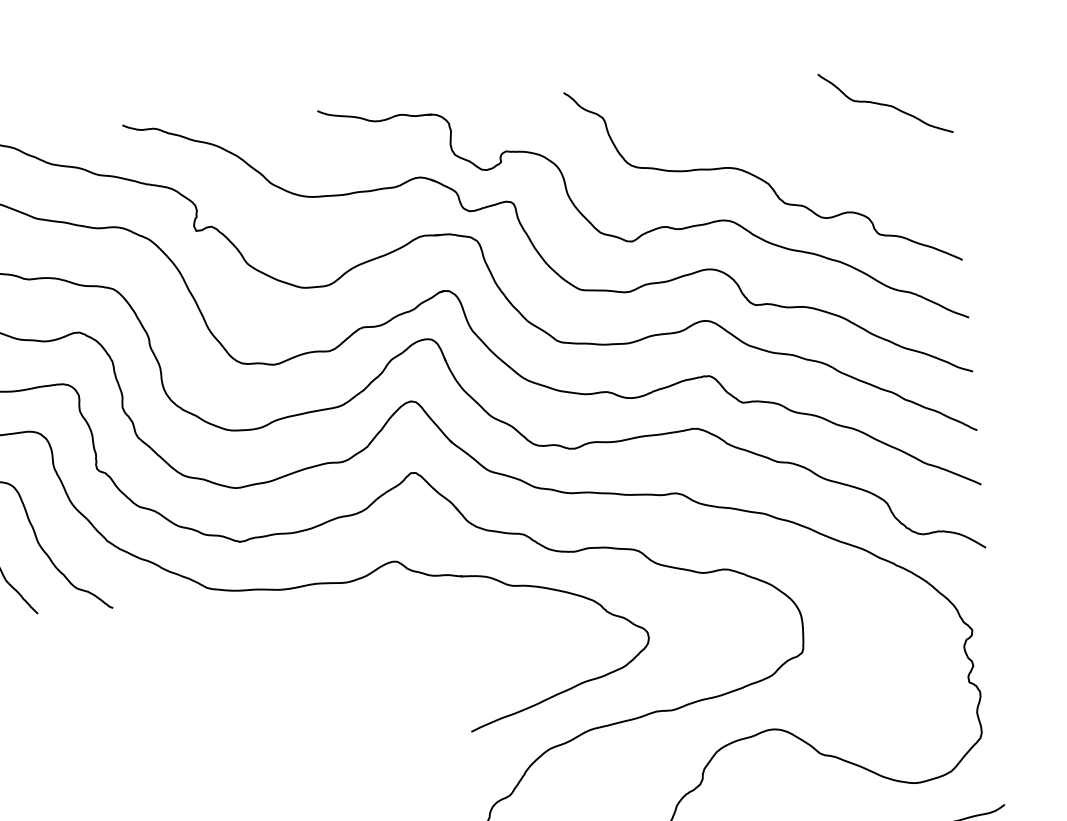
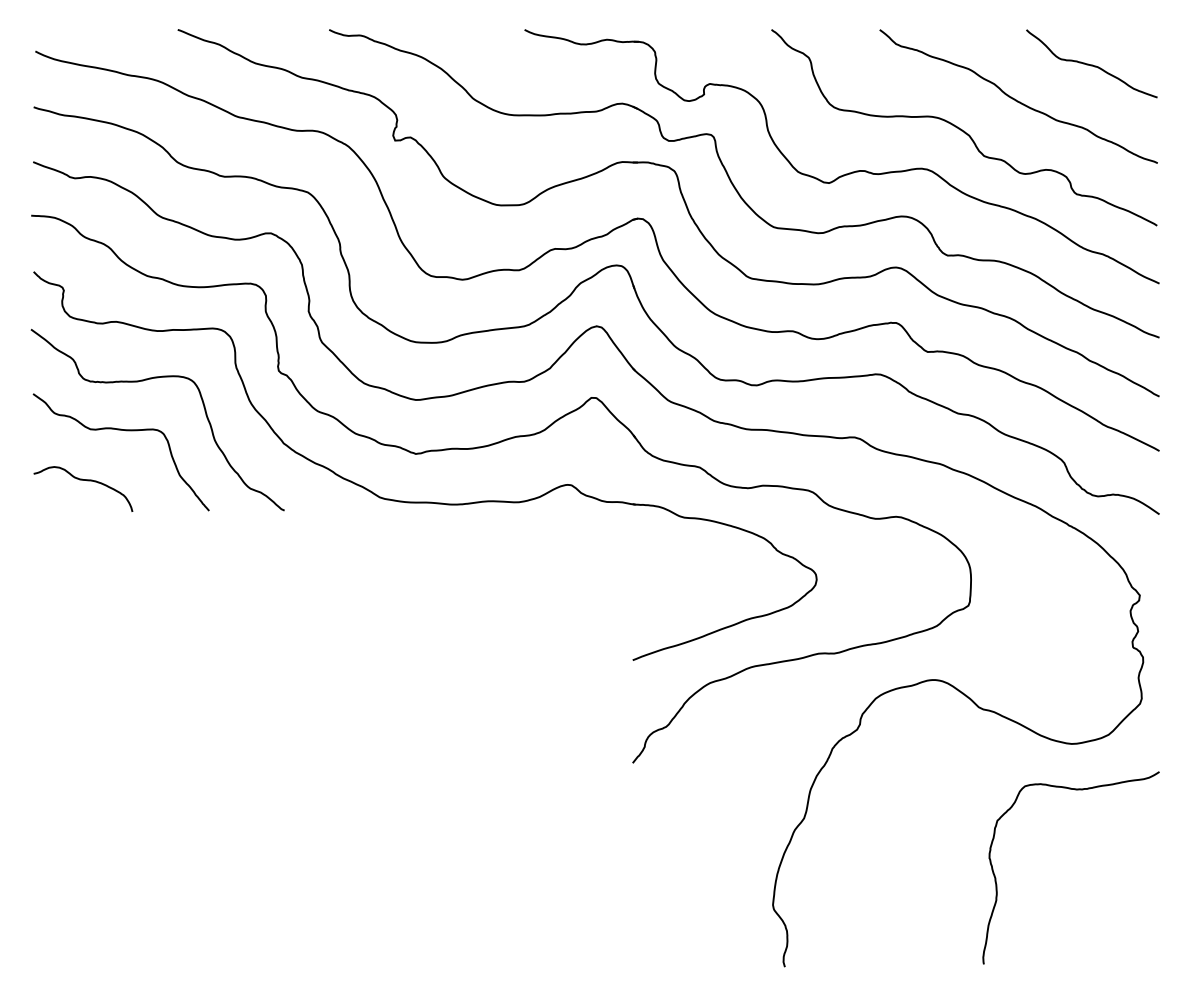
curve: (812, 144) -> (1016, 99), added

